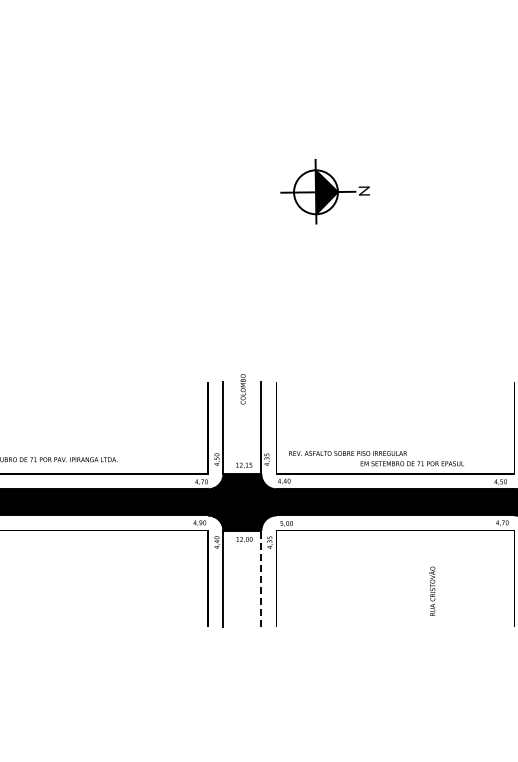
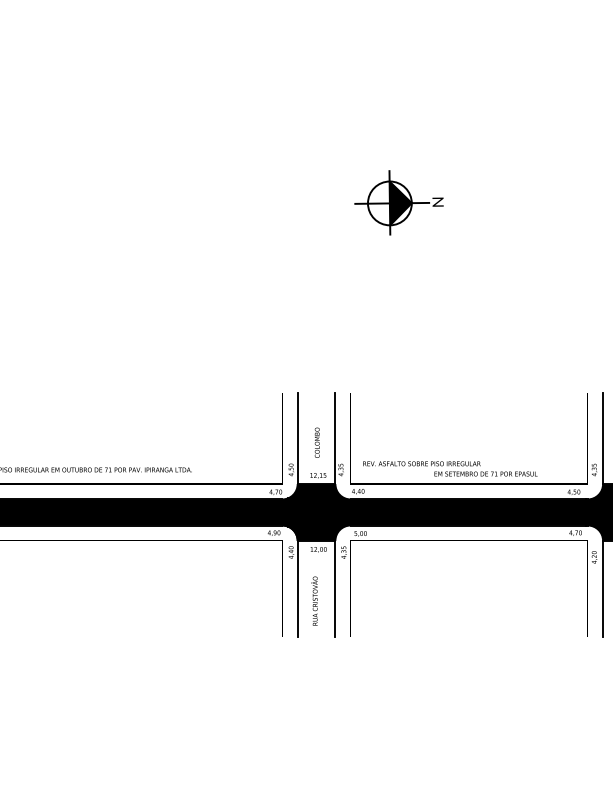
text: (242, 389) -> (316, 442), moved
line: (261, 578) -> (335, 588), dashed -> solid
text: (431, 590) -> (314, 600), moved

